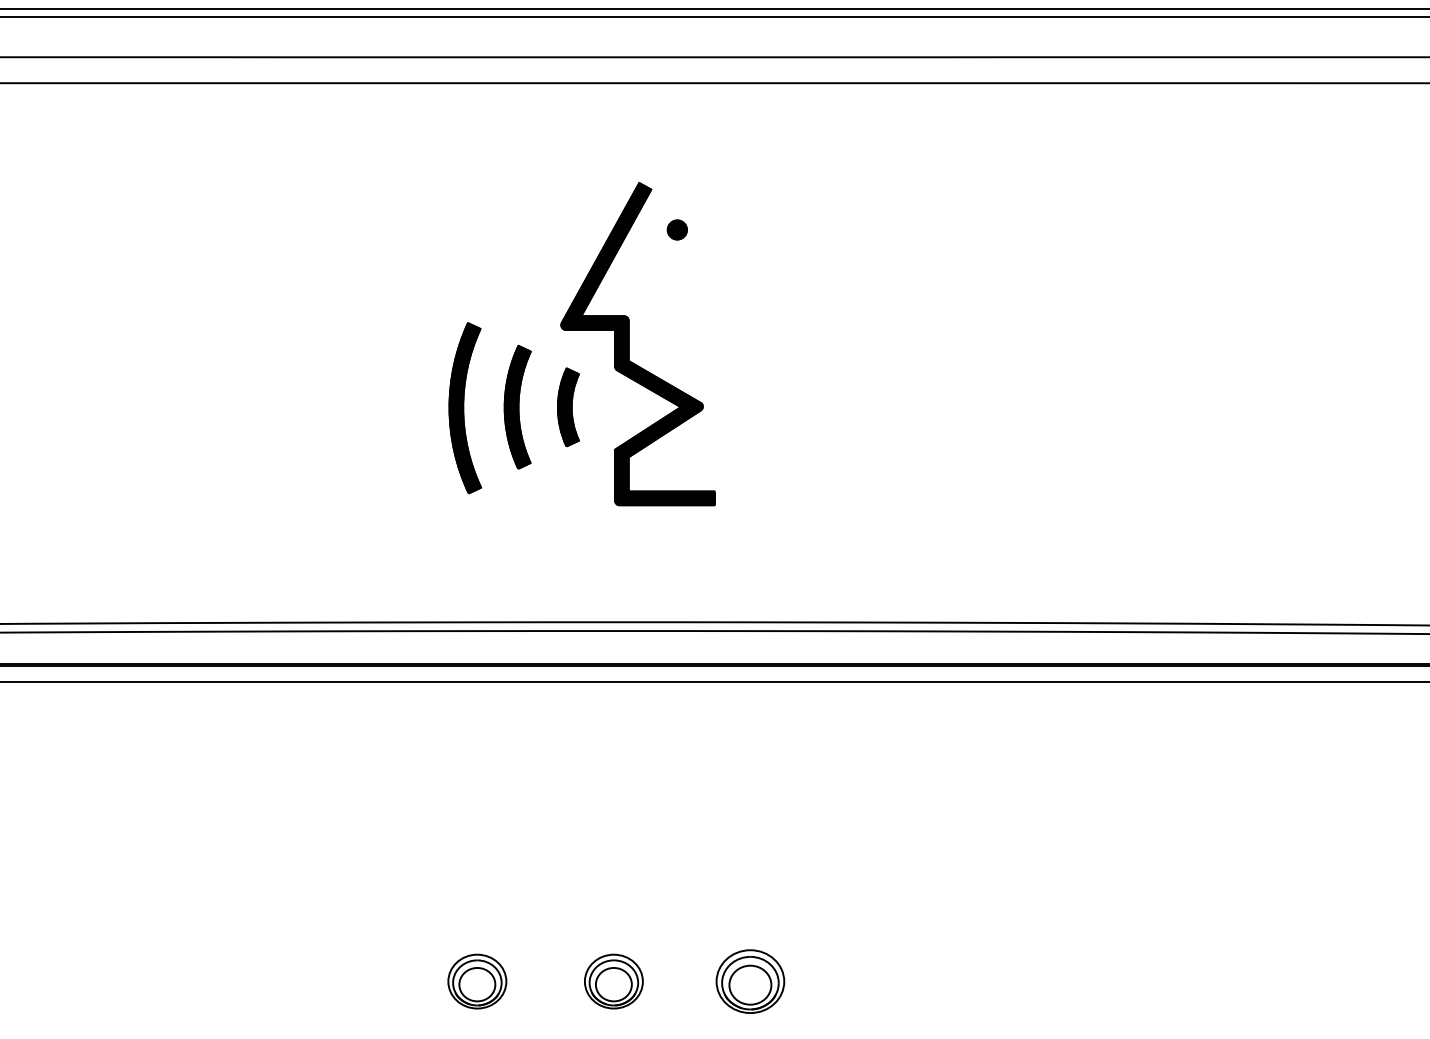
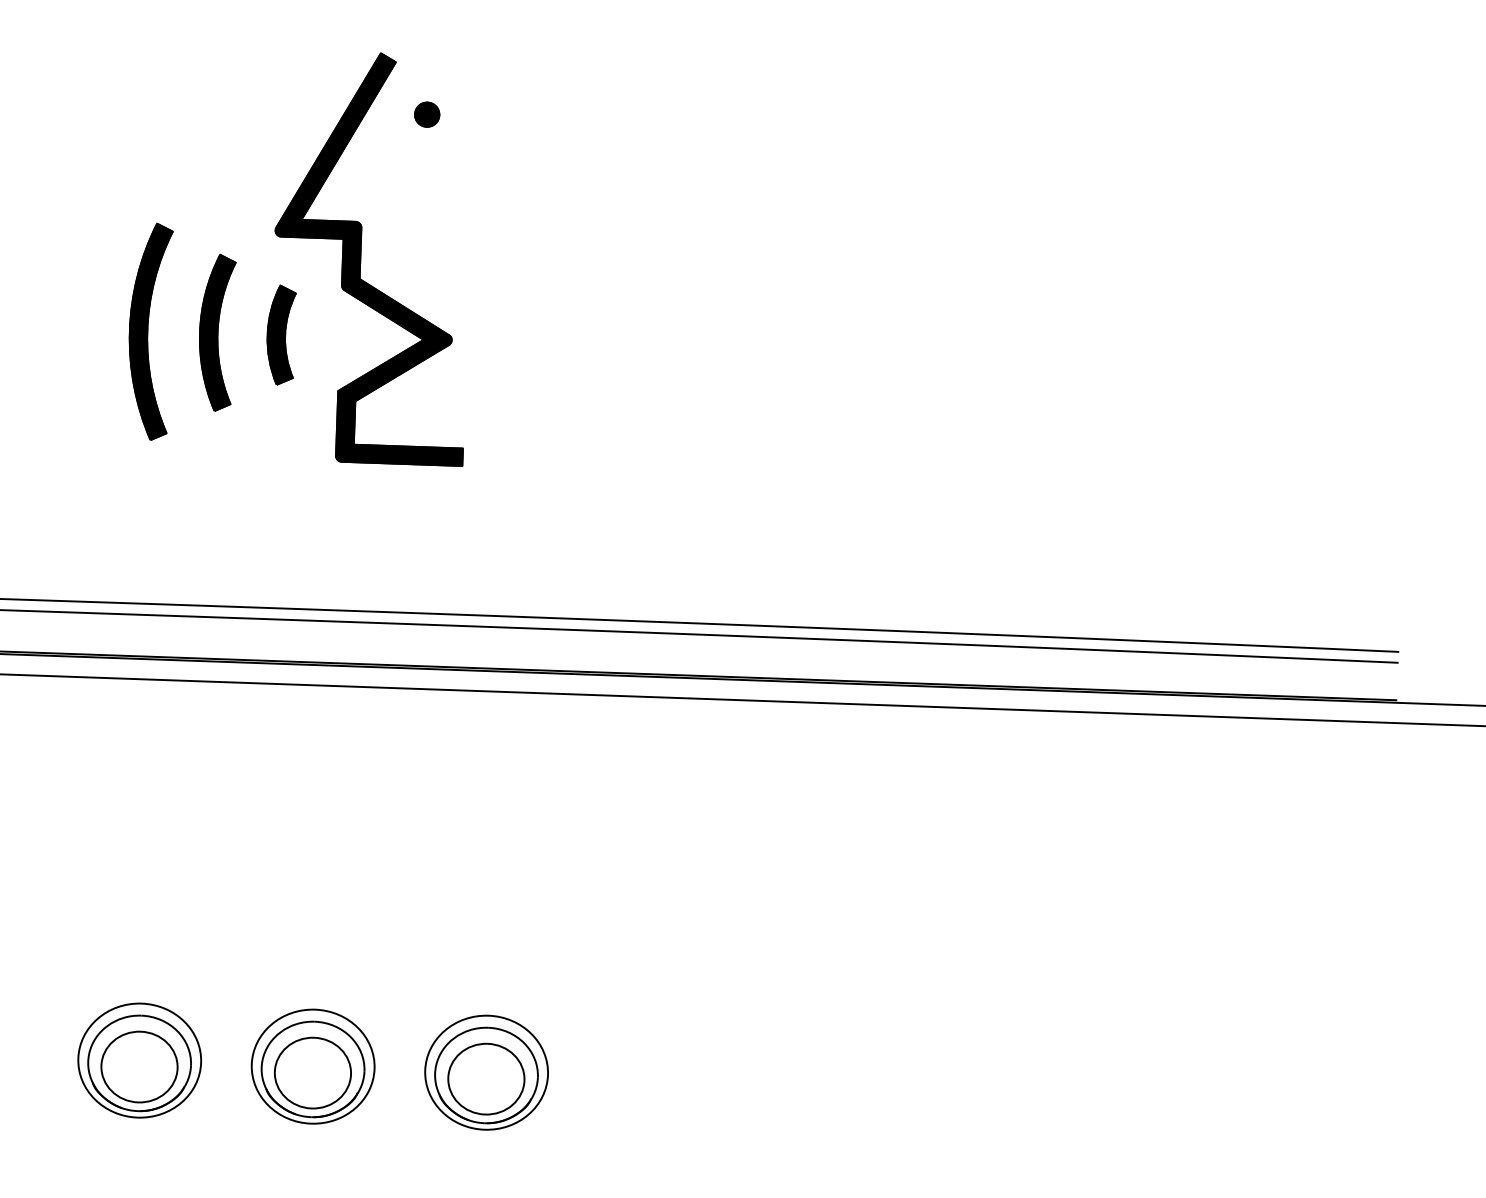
part: (477, 981) -> (140, 1060), size x1.67
part: (613, 981) -> (312, 1066), size x1.67
part: (750, 981) -> (486, 1072), size x1.43

